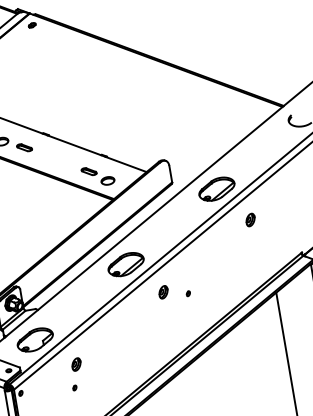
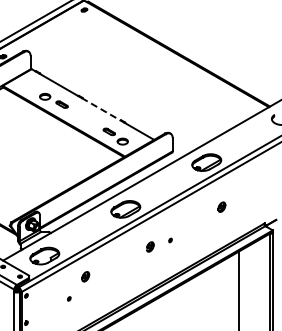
line: (74, 145) -> (101, 109), solid -> dashed
part: (249, 219) -> (221, 206), moved
part: (163, 291) -> (150, 246), moved
part: (76, 364) -> (85, 276), moved

